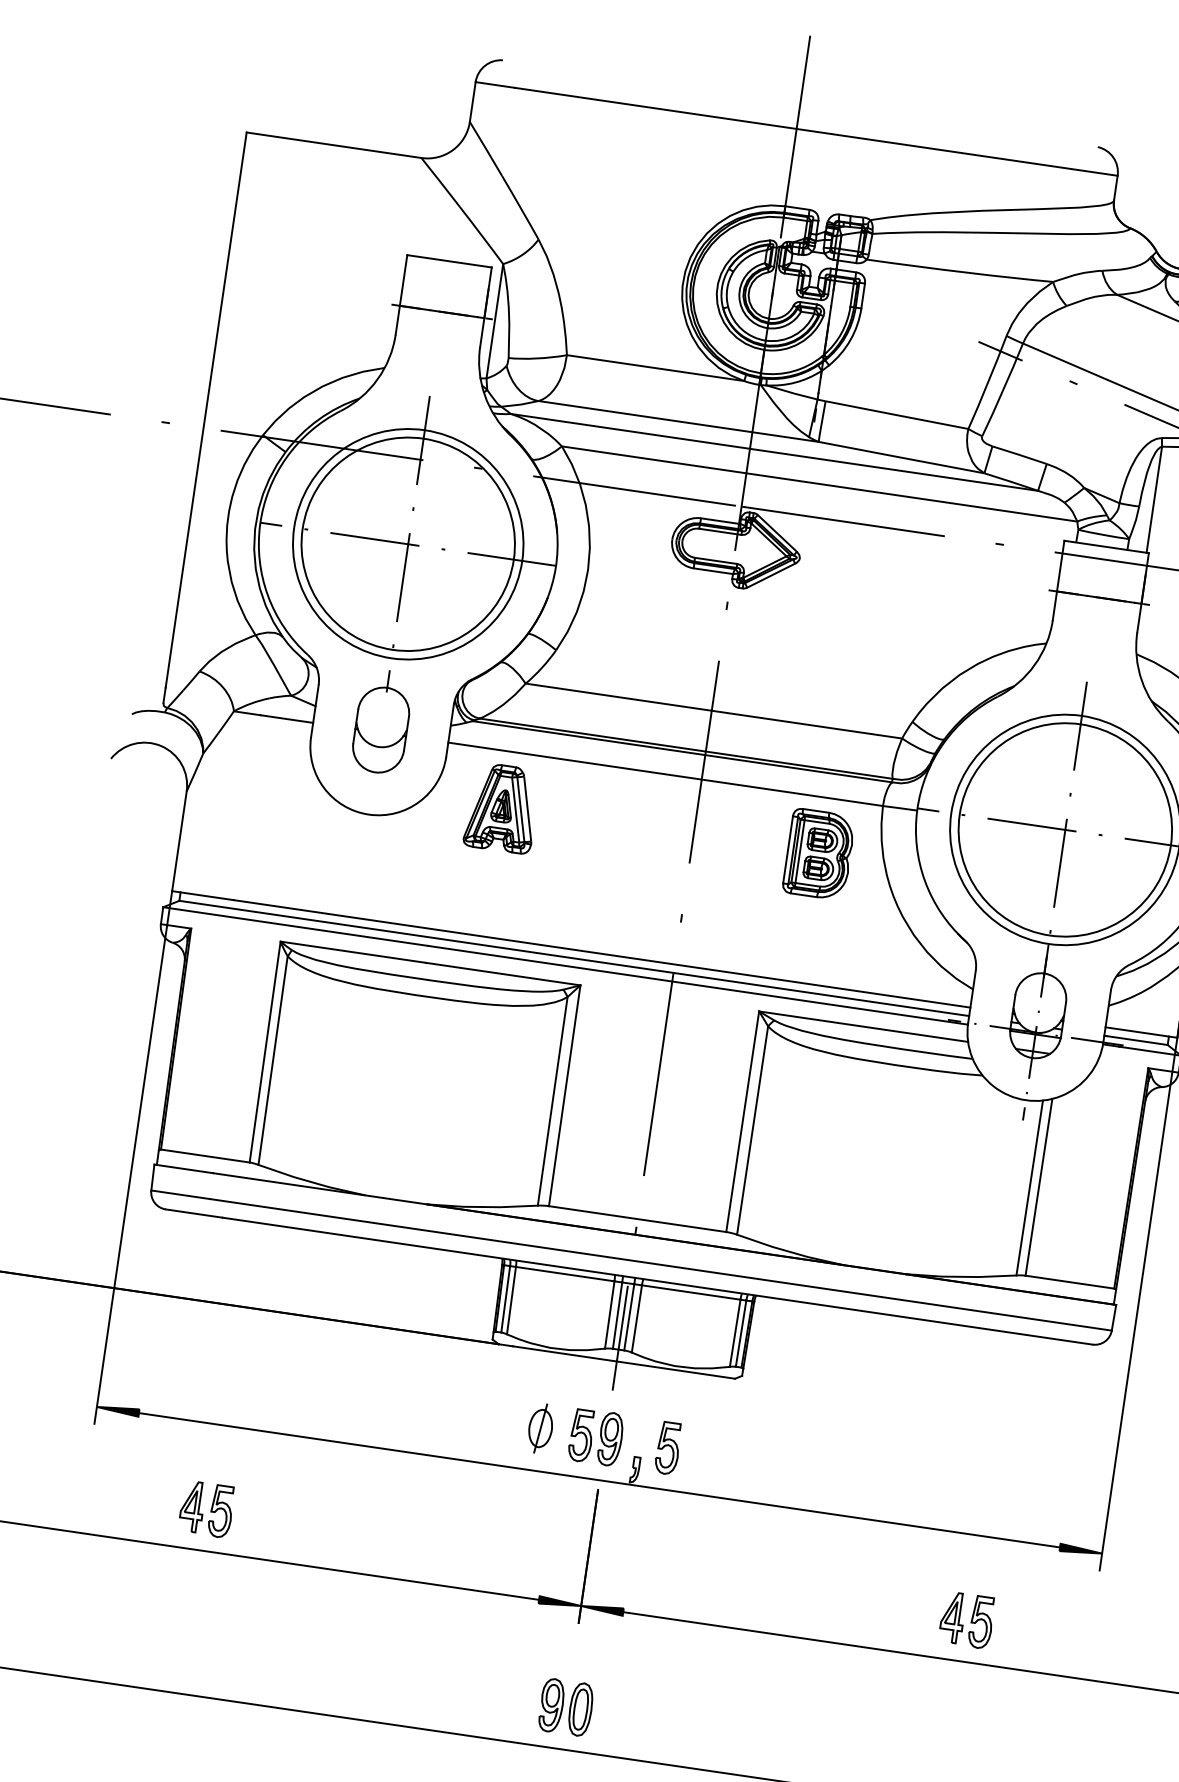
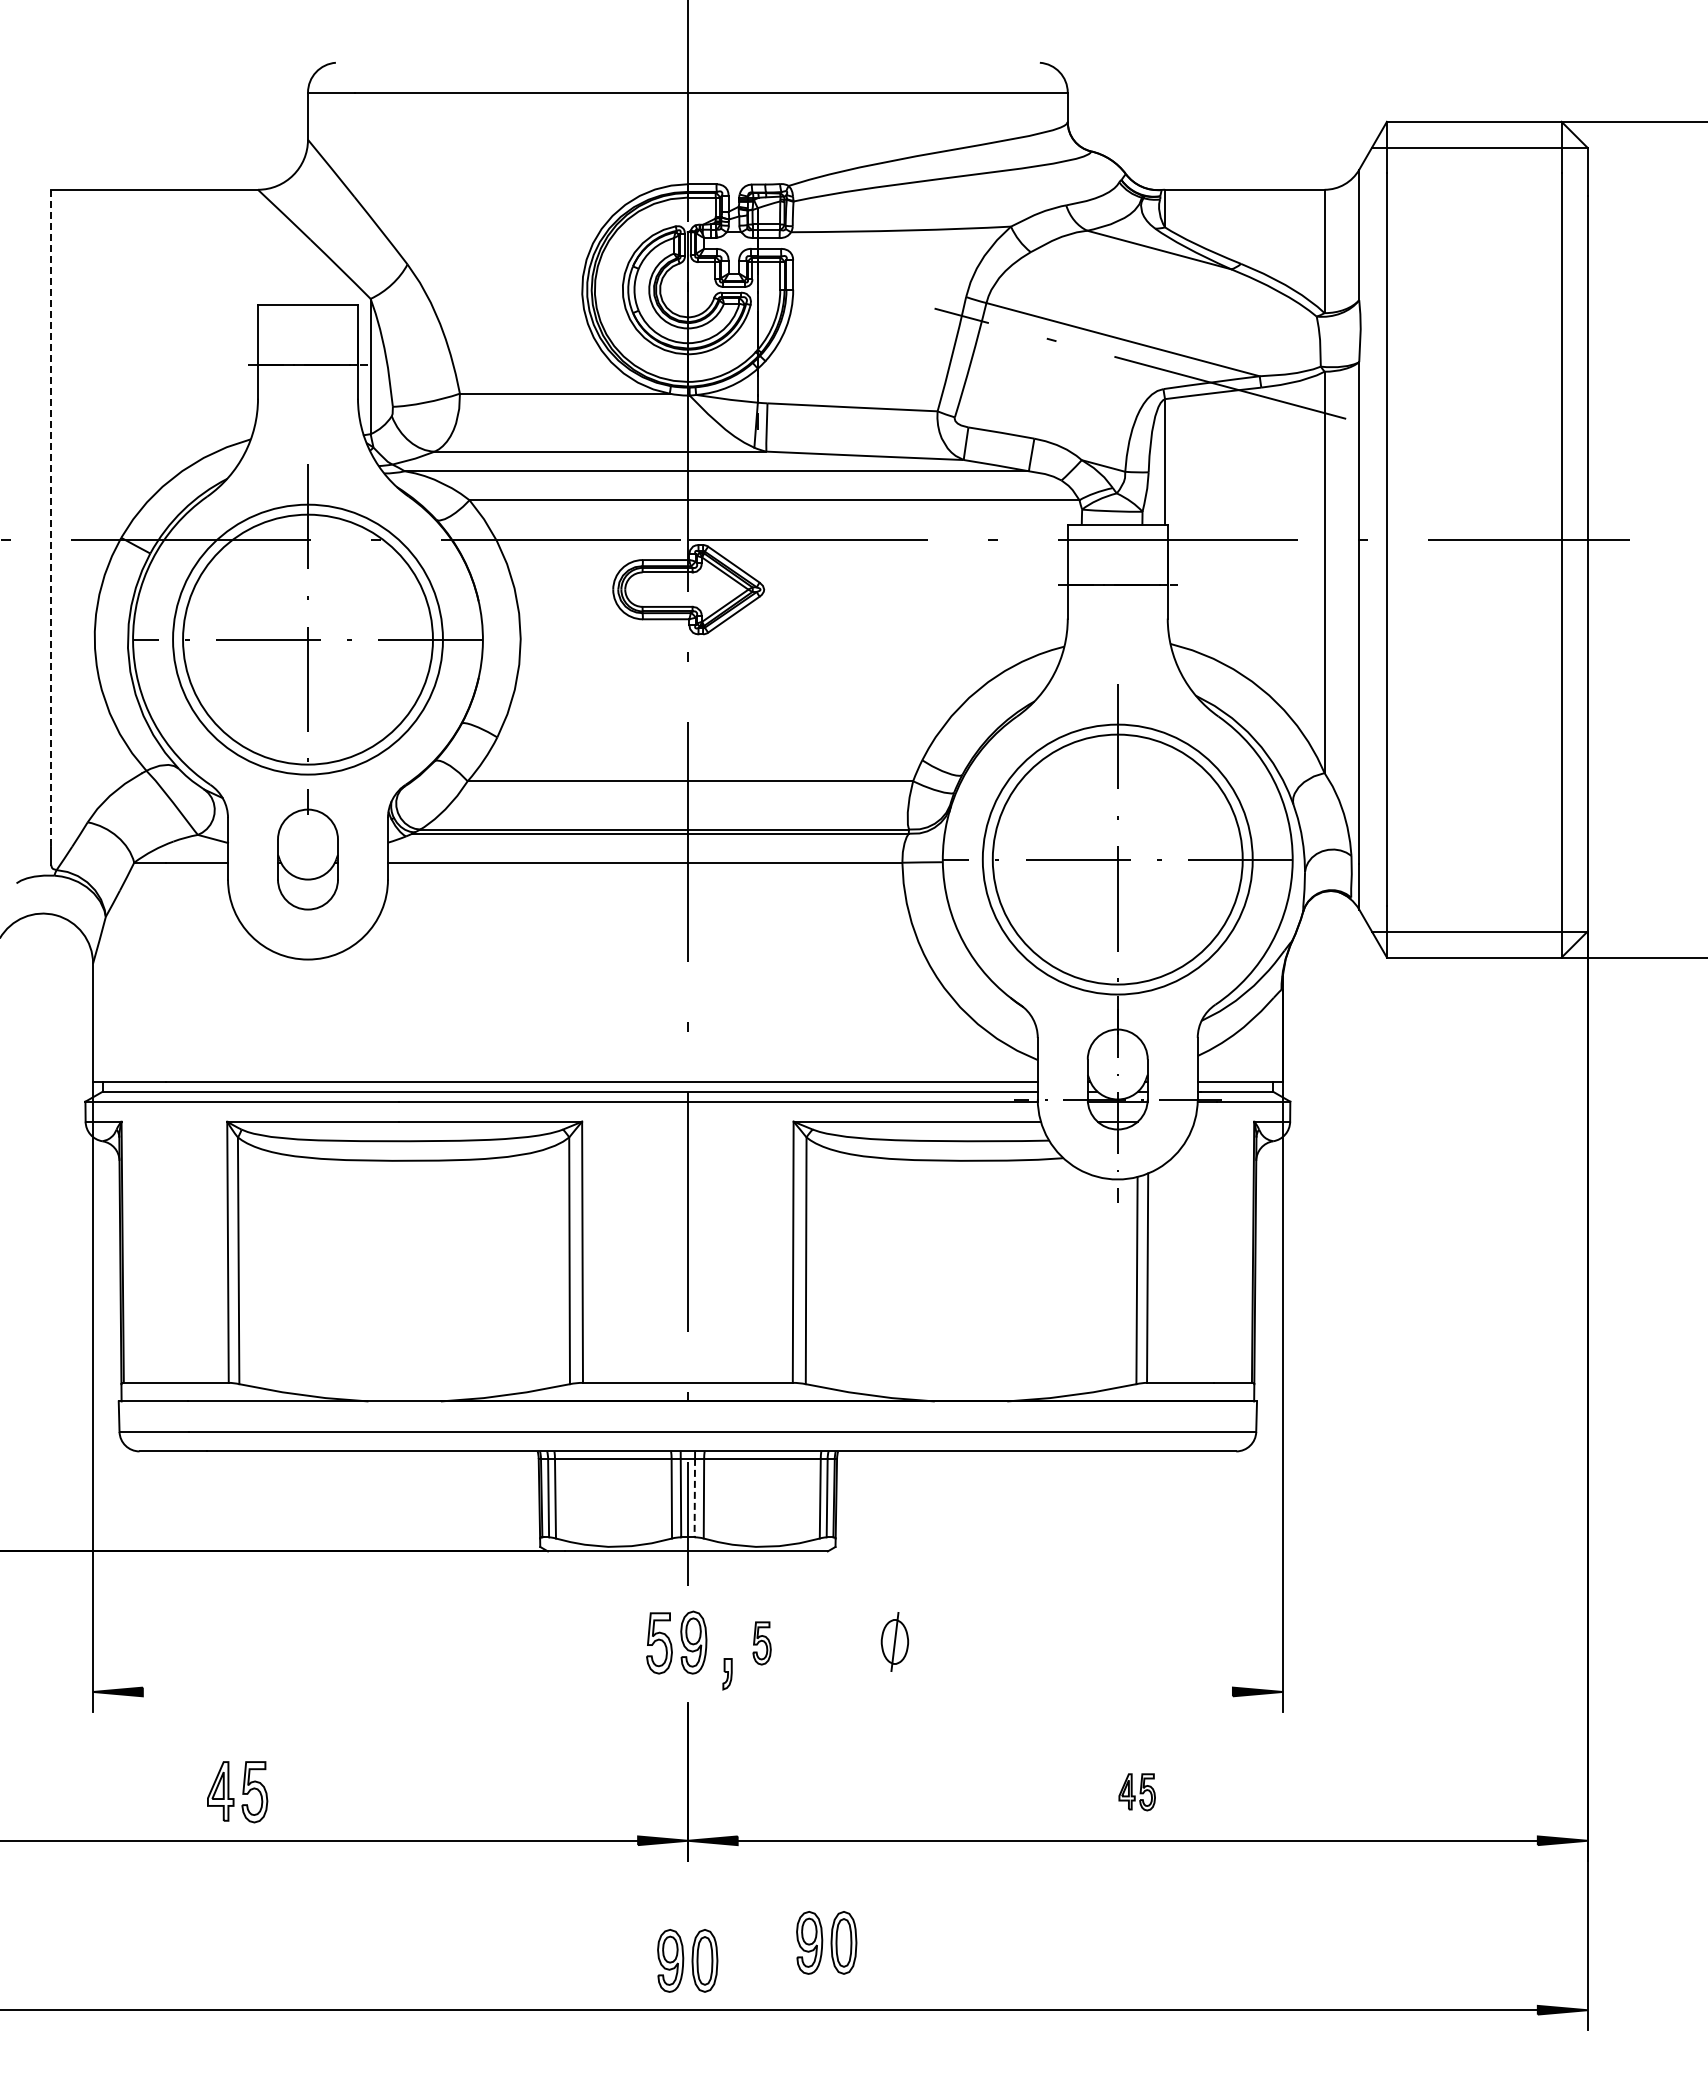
line: (206, 410) -> (51, 518), solid -> dashed
part: (502, 808) -> (461, 929), removed
part: (819, 854) -> (836, 929), removed
line: (628, 1317) -> (694, 1498), solid -> dashed
part: (540, 1428) -> (894, 1641), moved
part: (667, 1448) -> (761, 1643), size x0.7
line: (599, 1479) -> (687, 1691), removed
part: (966, 1620) -> (1136, 1792), size x0.6
part: (685, 1709) -> (826, 1942), added

